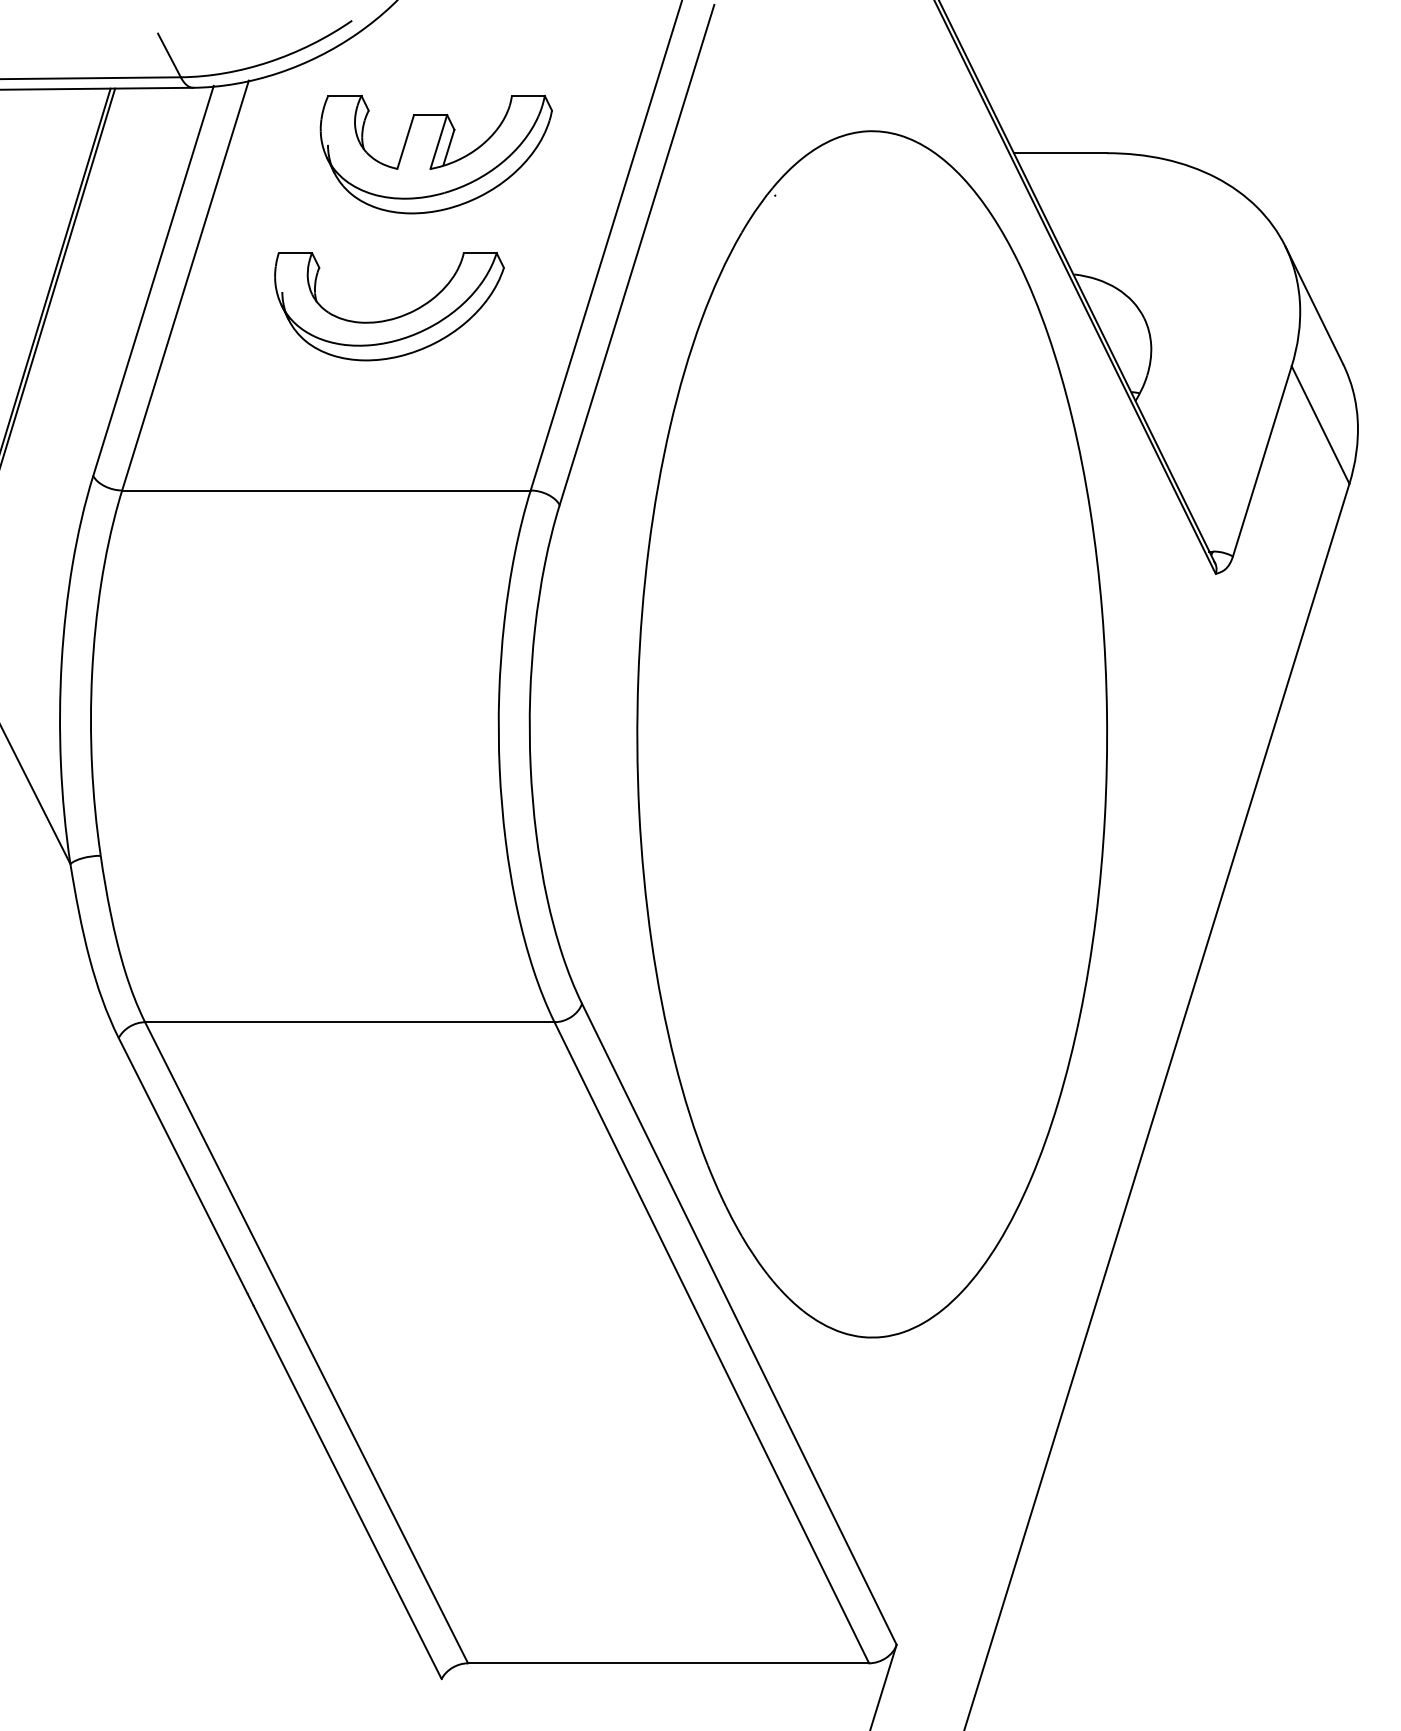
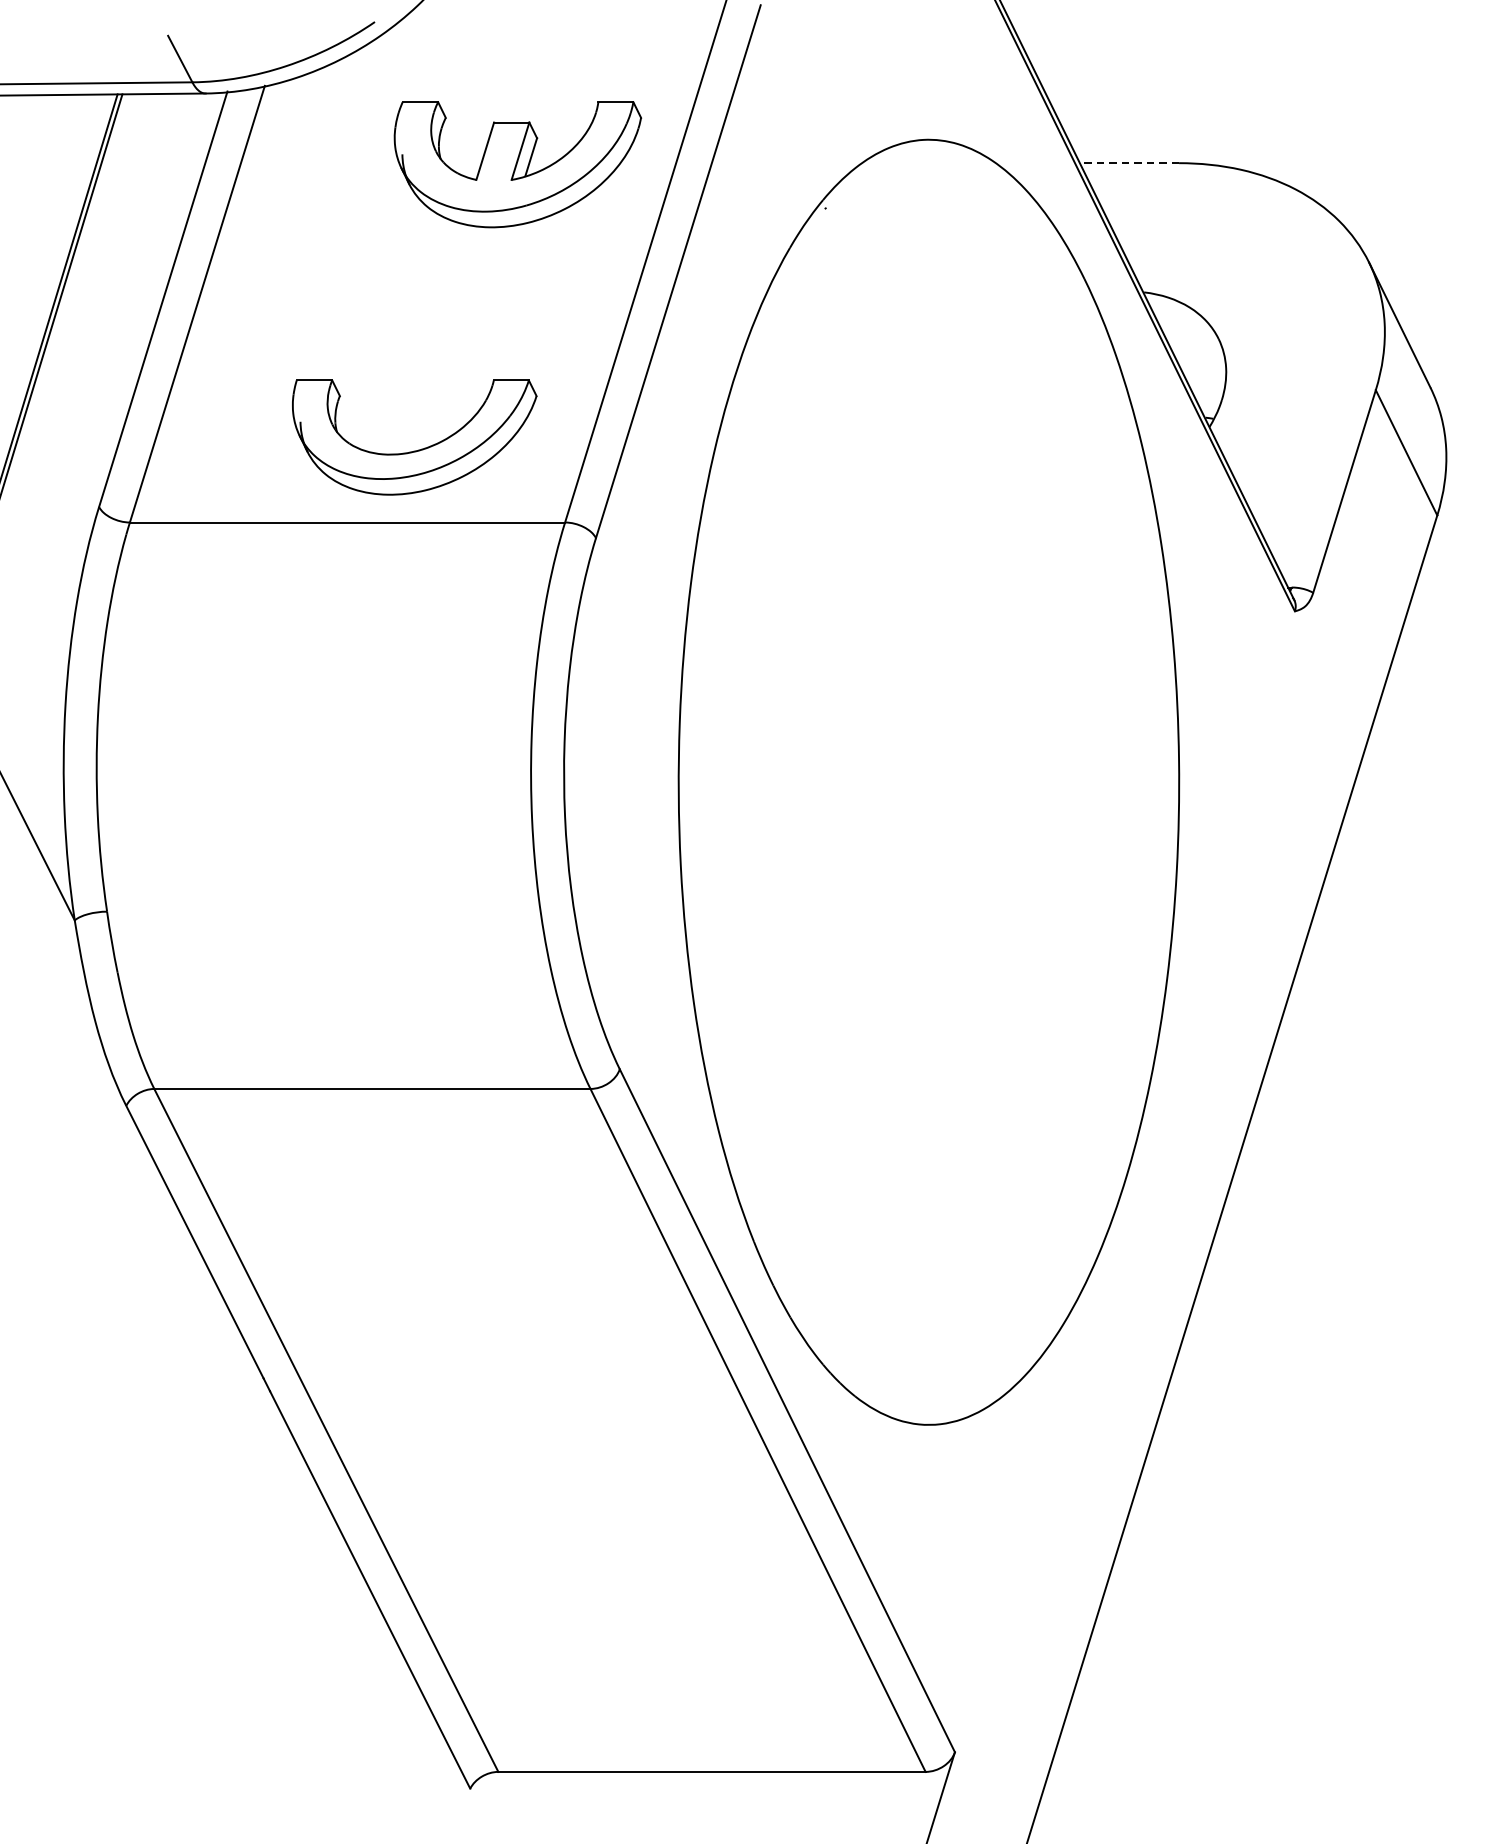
line: (1060, 153) -> (1129, 163), solid -> dashed
part: (435, 154) -> (516, 164), moved
part: (390, 318) -> (415, 450), moved

